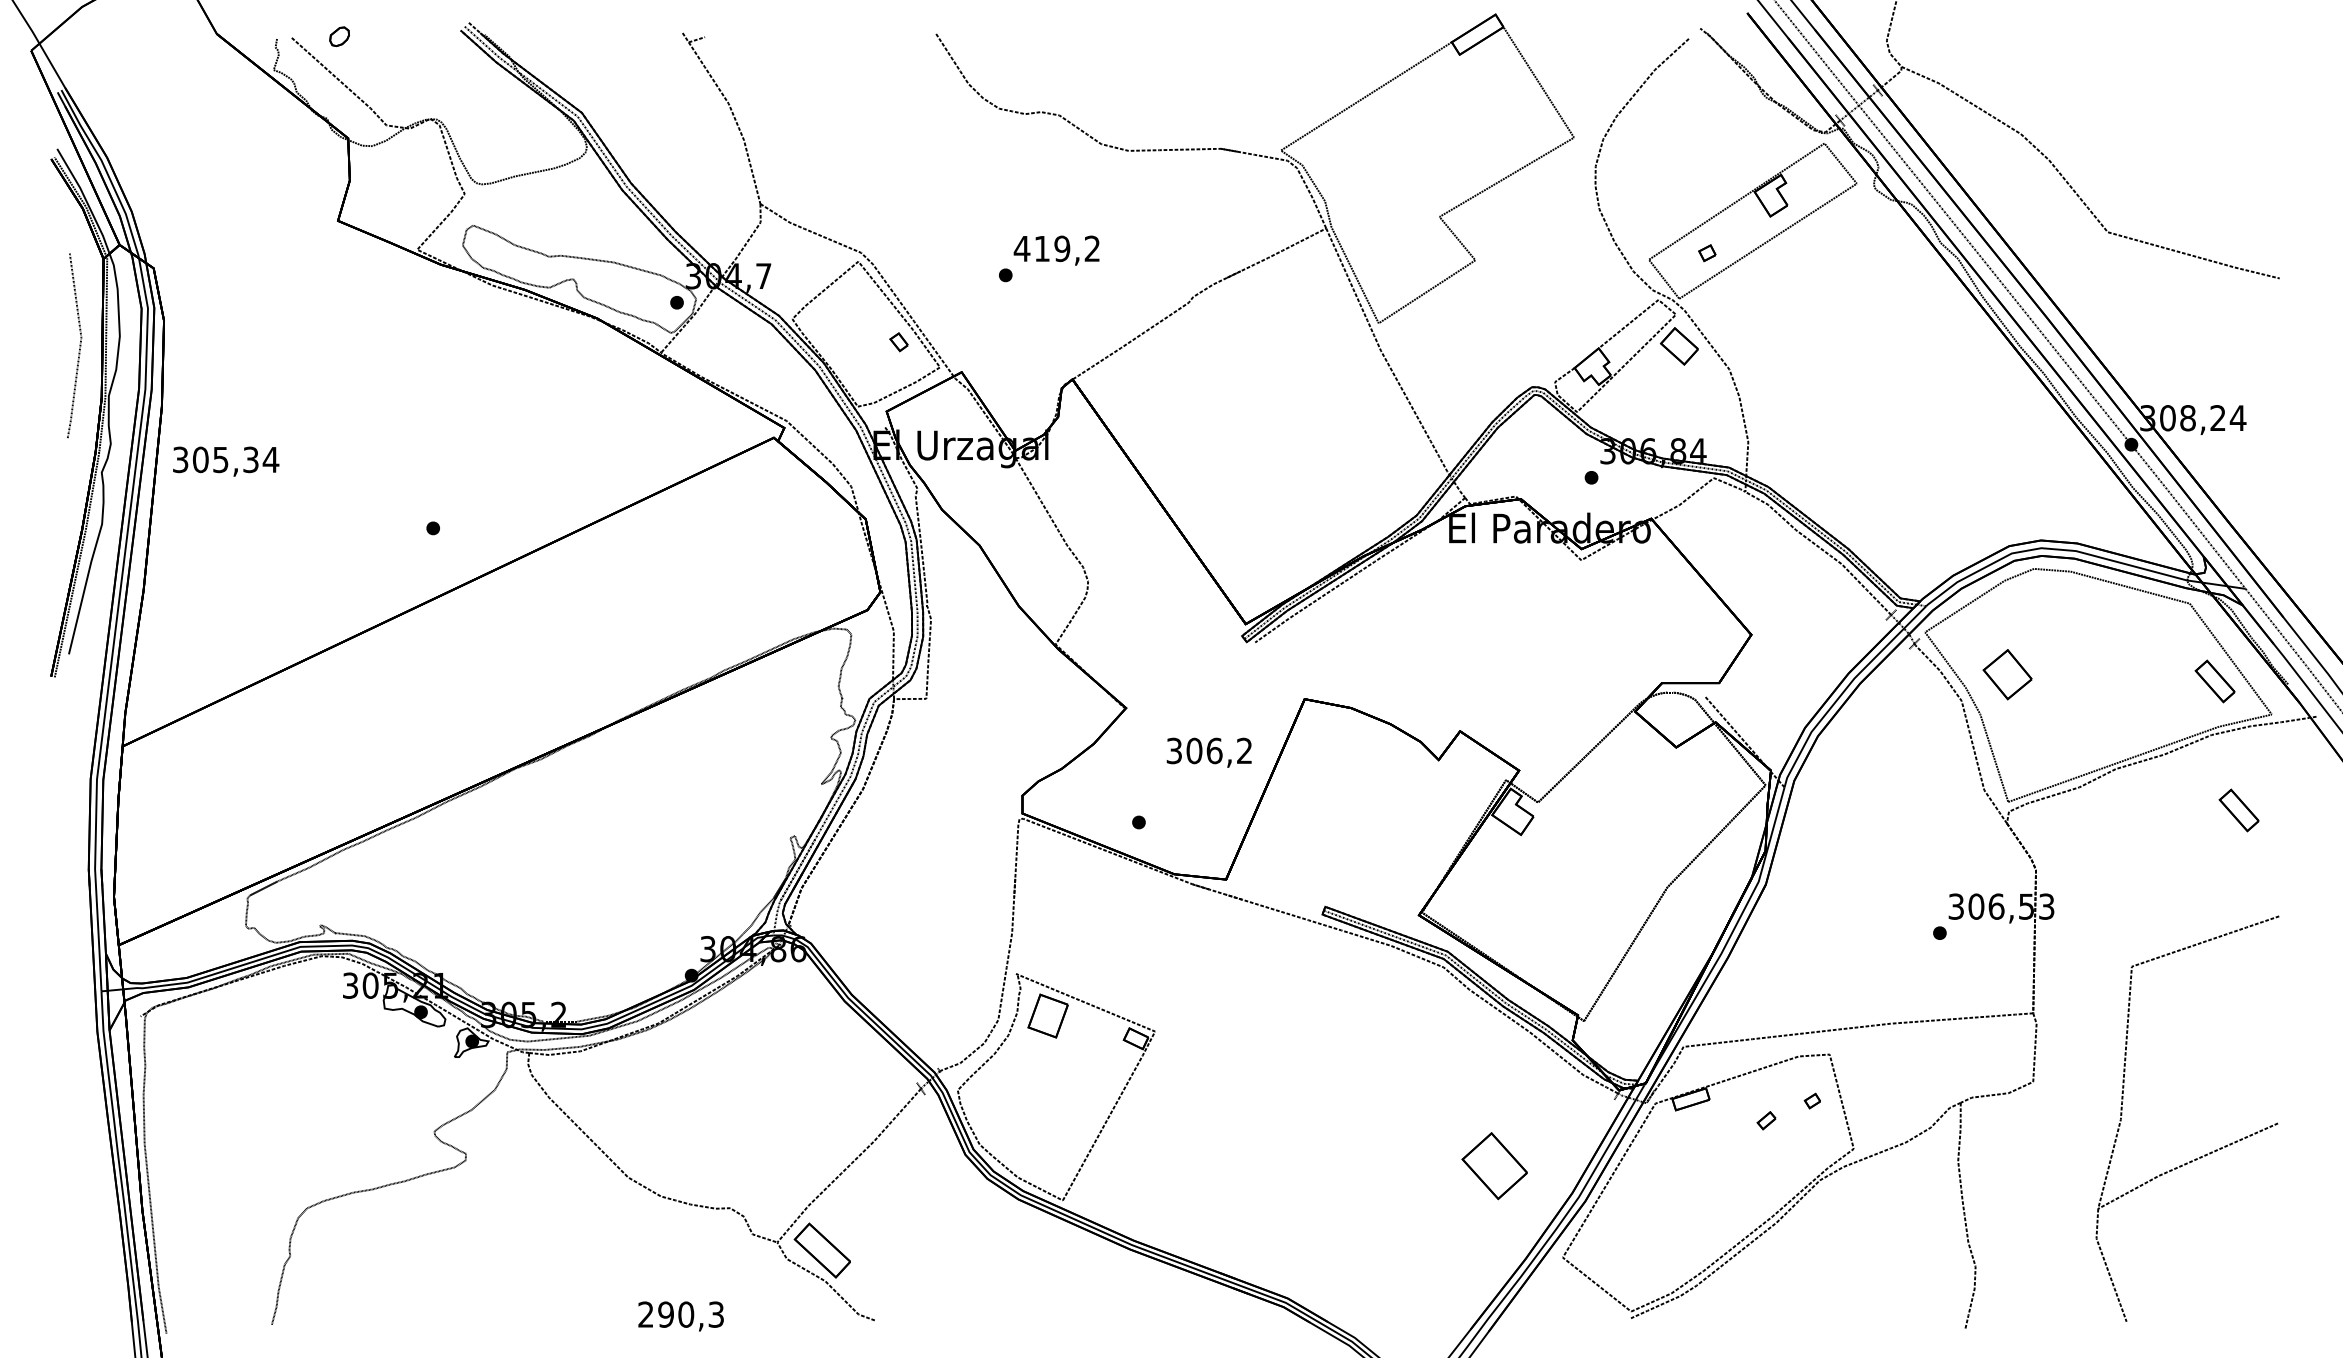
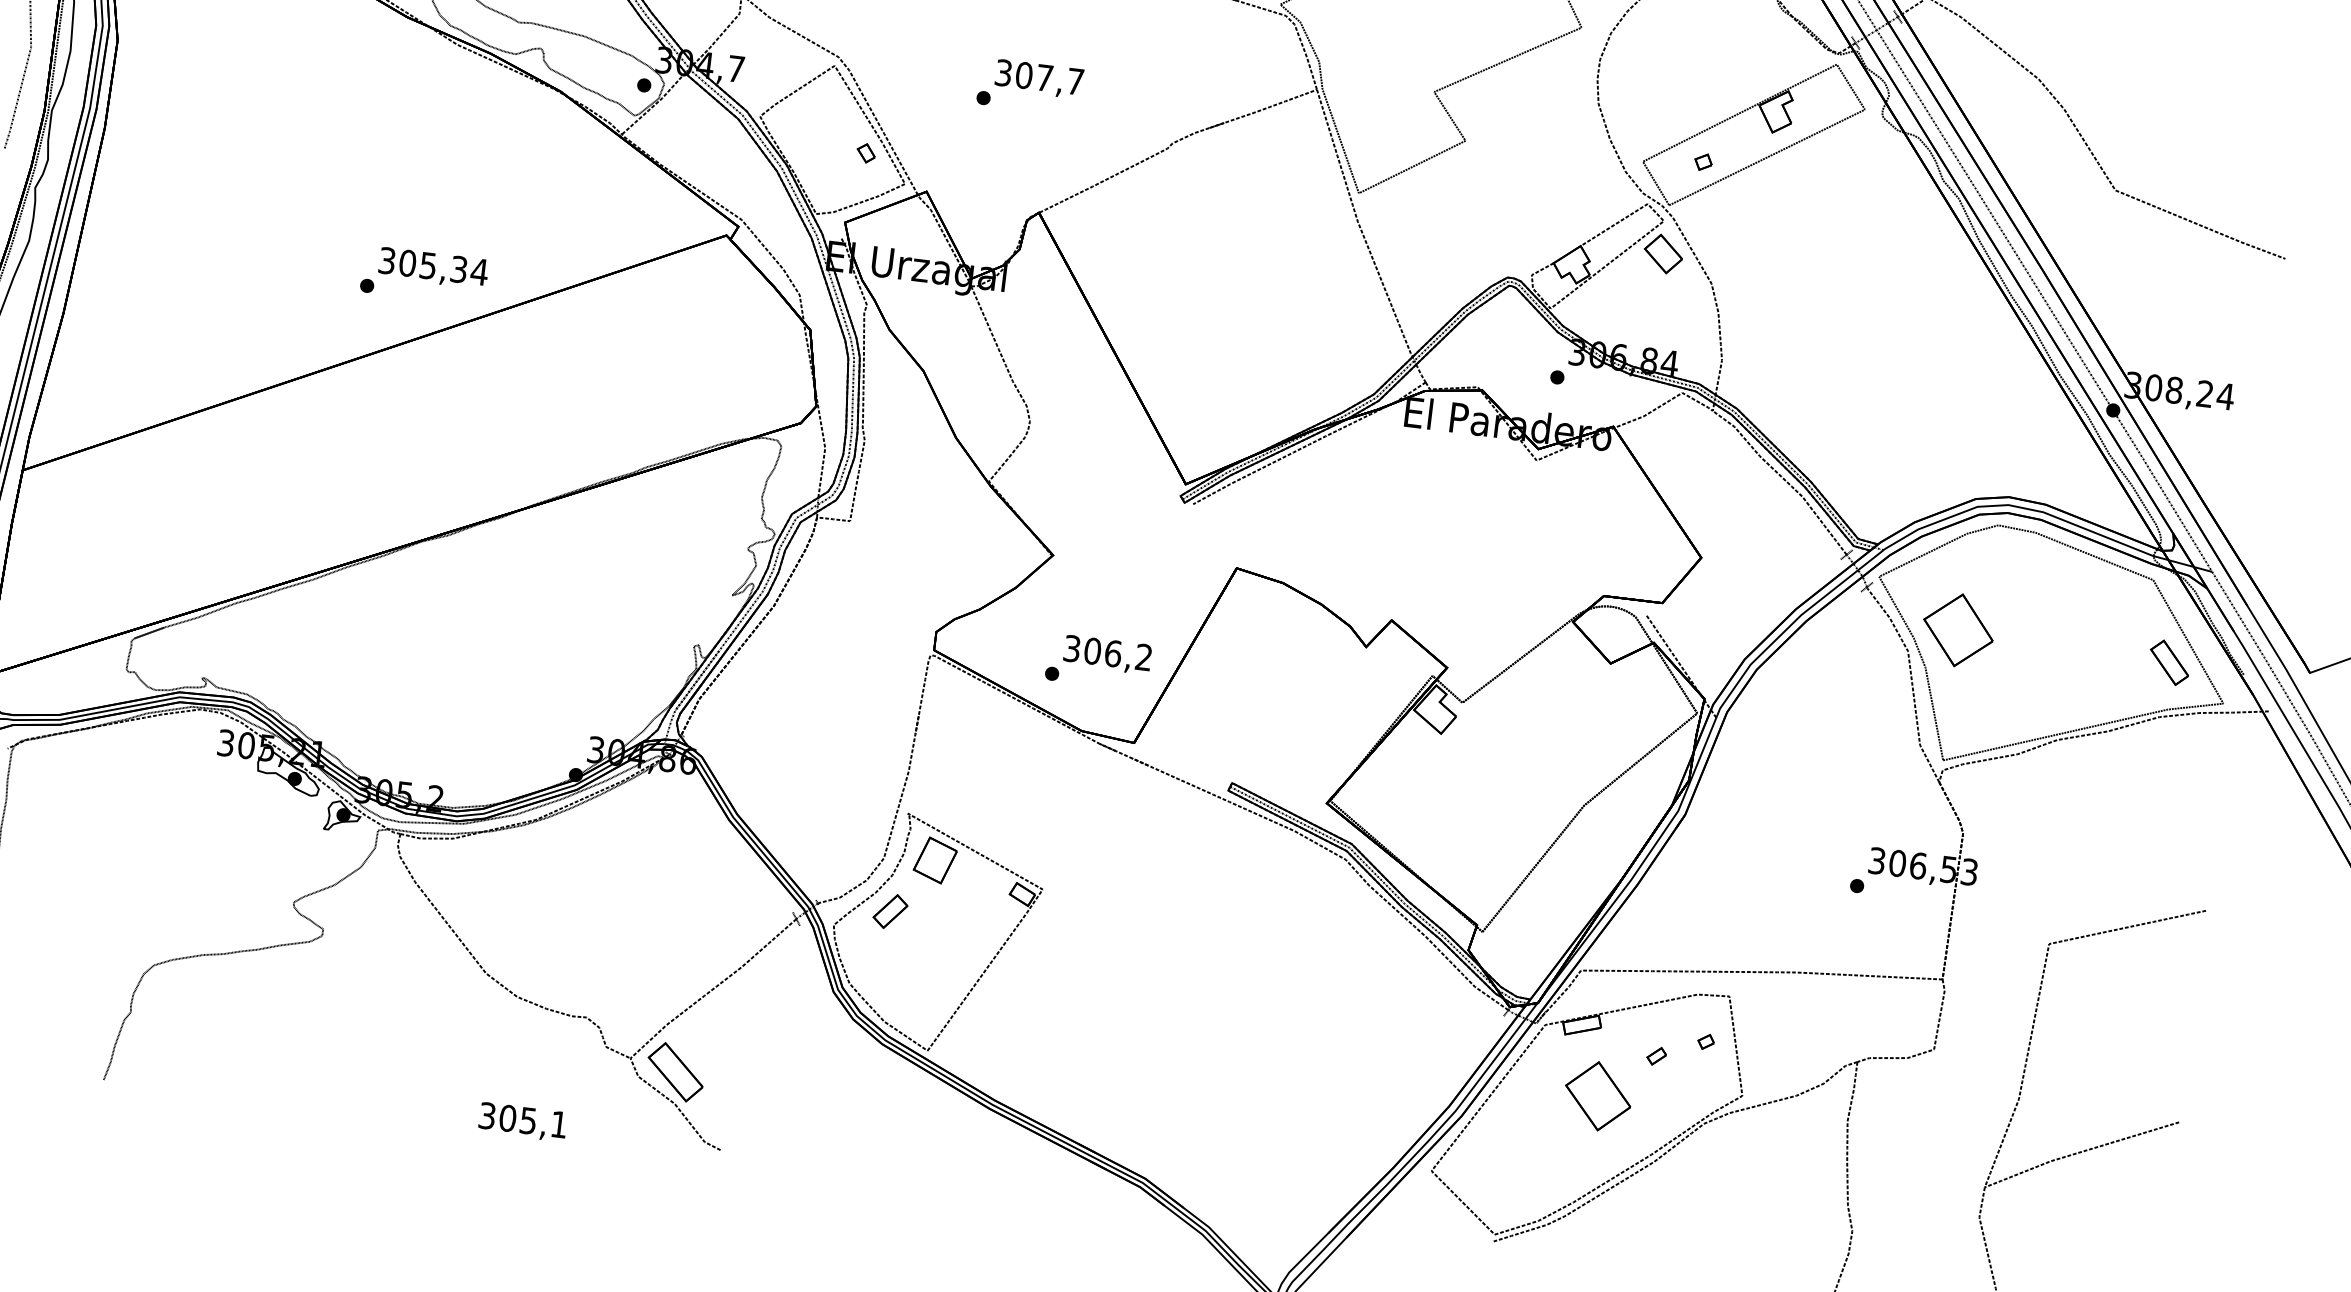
text: (1056, 248) -> (1038, 76), 419,2 -> 307,7
text: (226, 461) -> (433, 268), moved
part: (2007, 674) -> (1958, 629), size x1.43
text: (1208, 752) -> (1106, 654), moved
part: (2238, 810) -> (2177, 797), removed
part: (1010, 1070) -> (890, 911), added
part: (1494, 1166) -> (1597, 1096), moved
text: (680, 1314) -> (522, 1120), 290,3 -> 305,1

